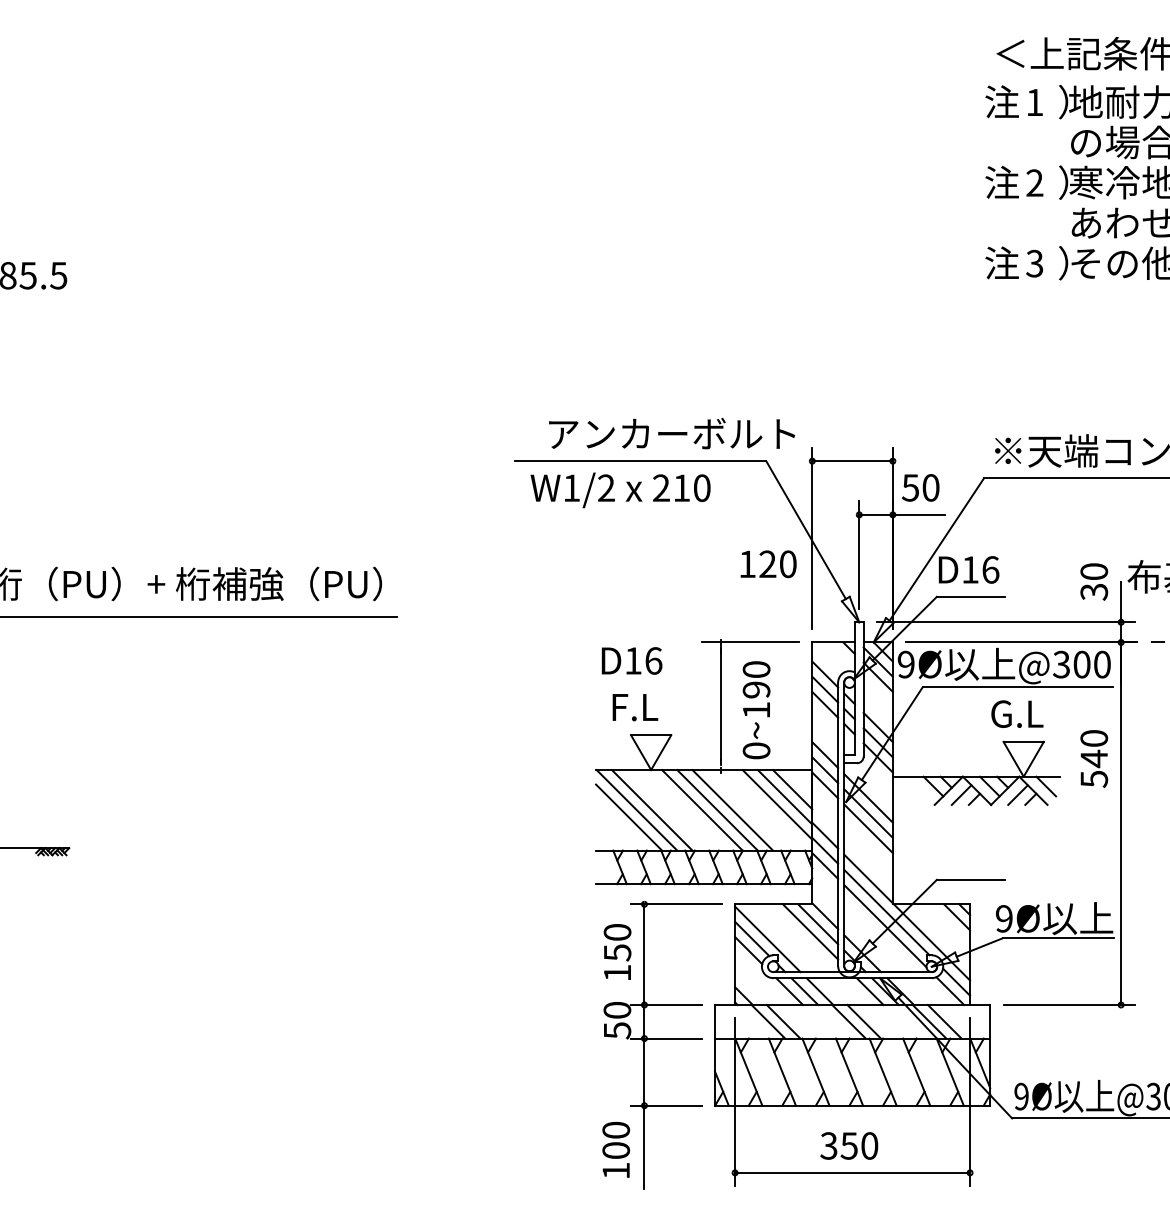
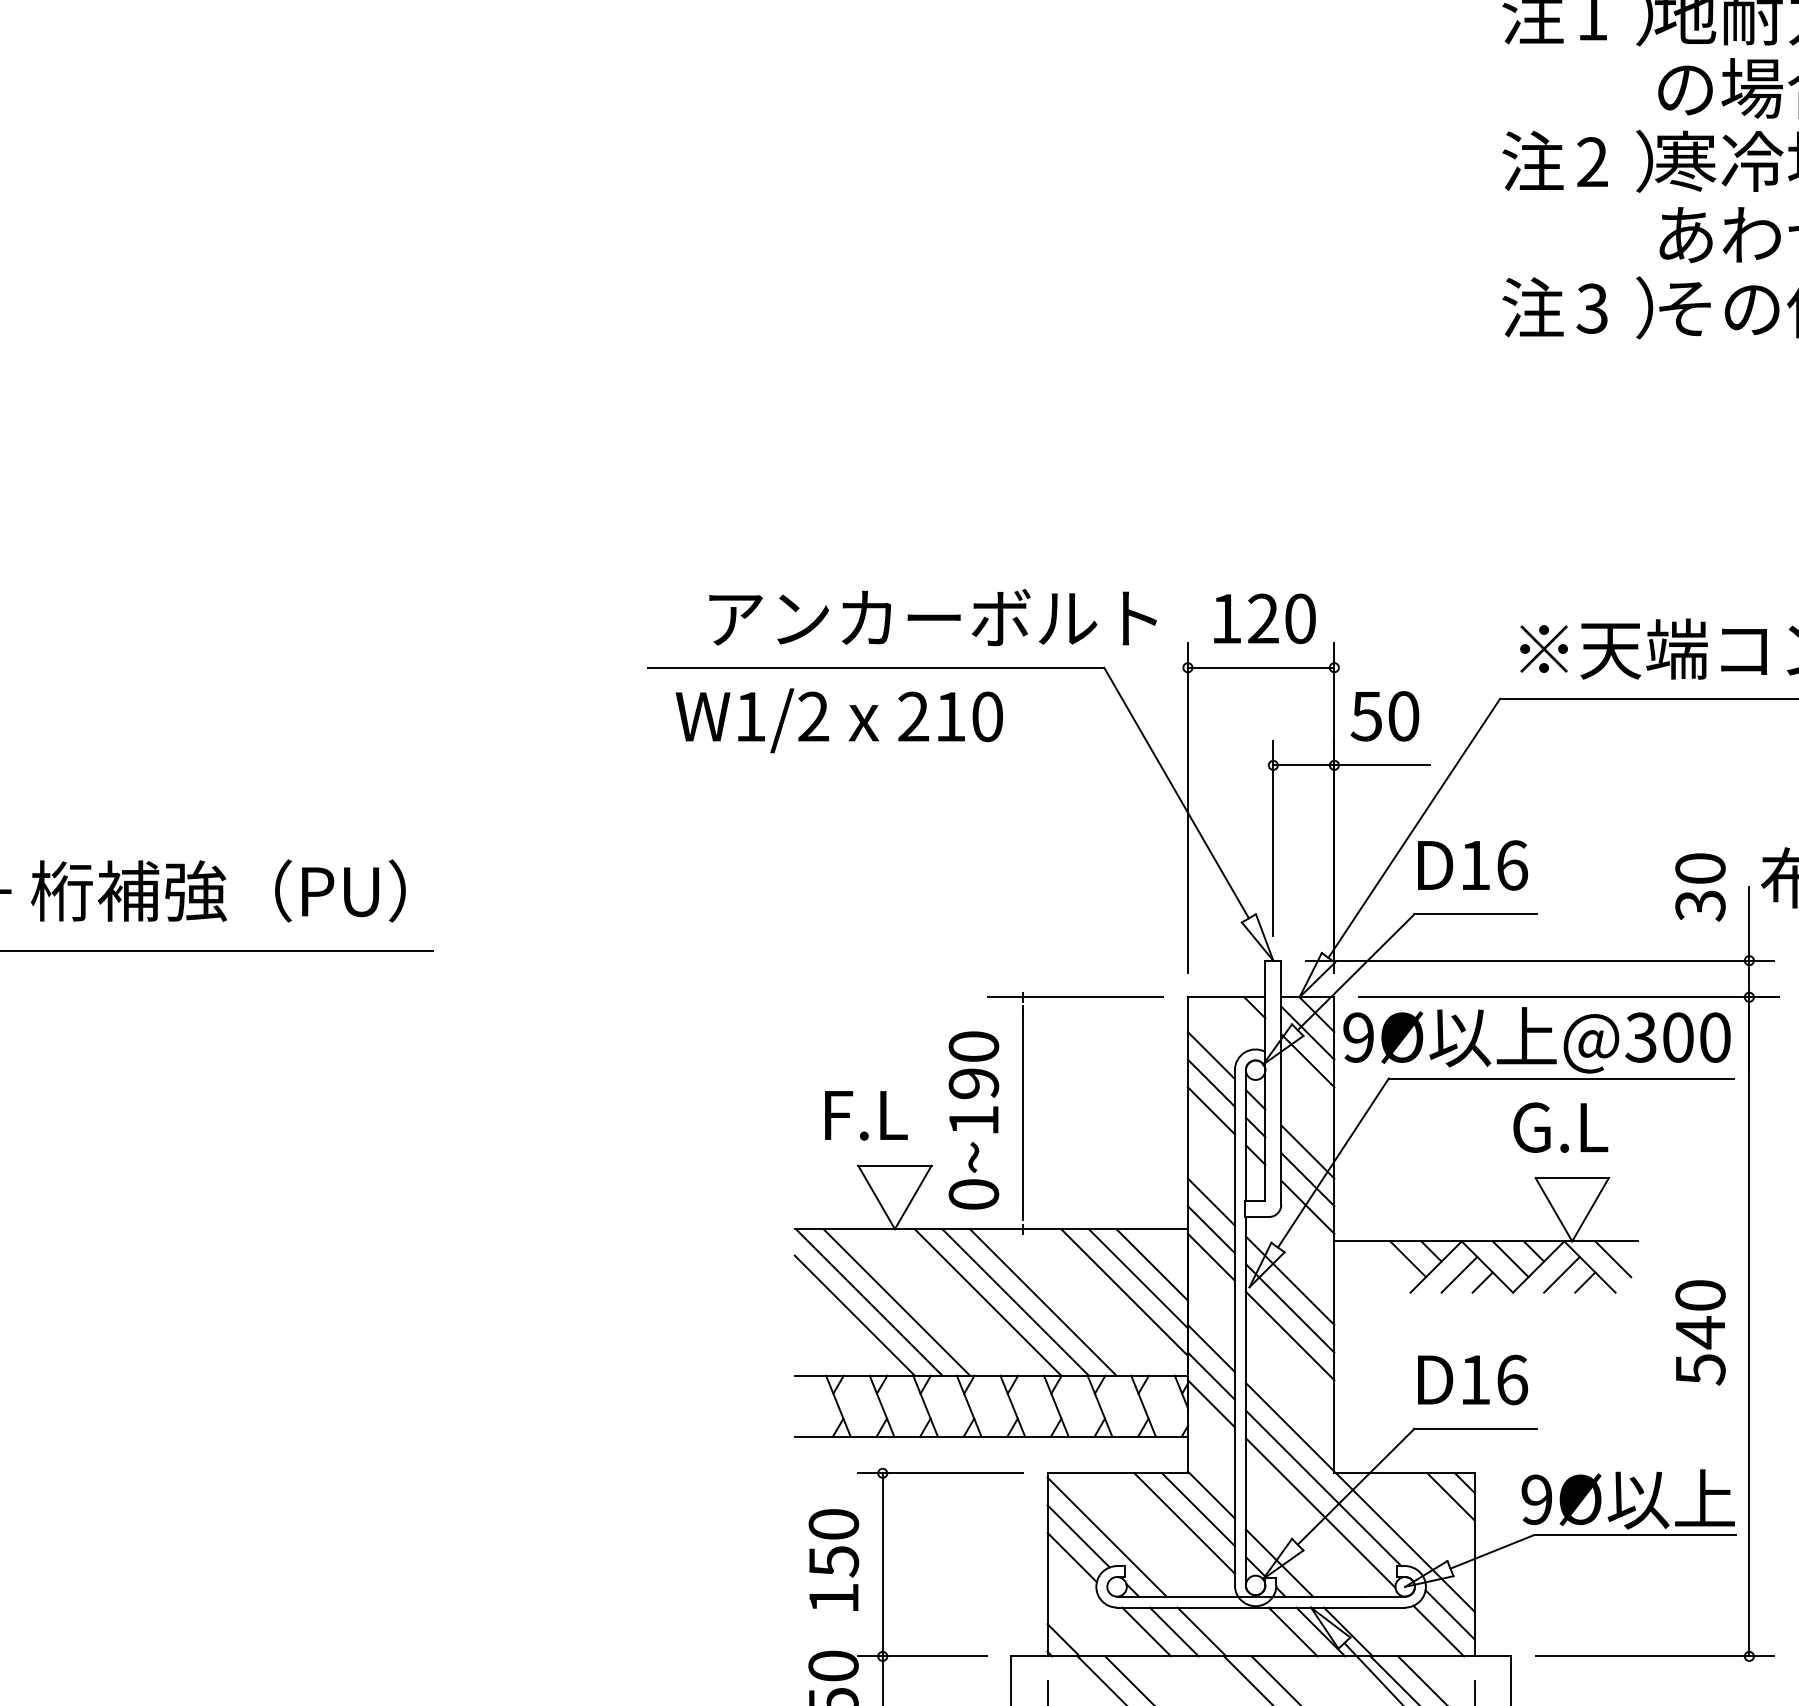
text: (768, 564) -> (1264, 619), moved
text: (631, 660) -> (1471, 1379), moved
text: (756, 710) -> (973, 1120), moved
text: (1094, 758) -> (1700, 1331), moved

